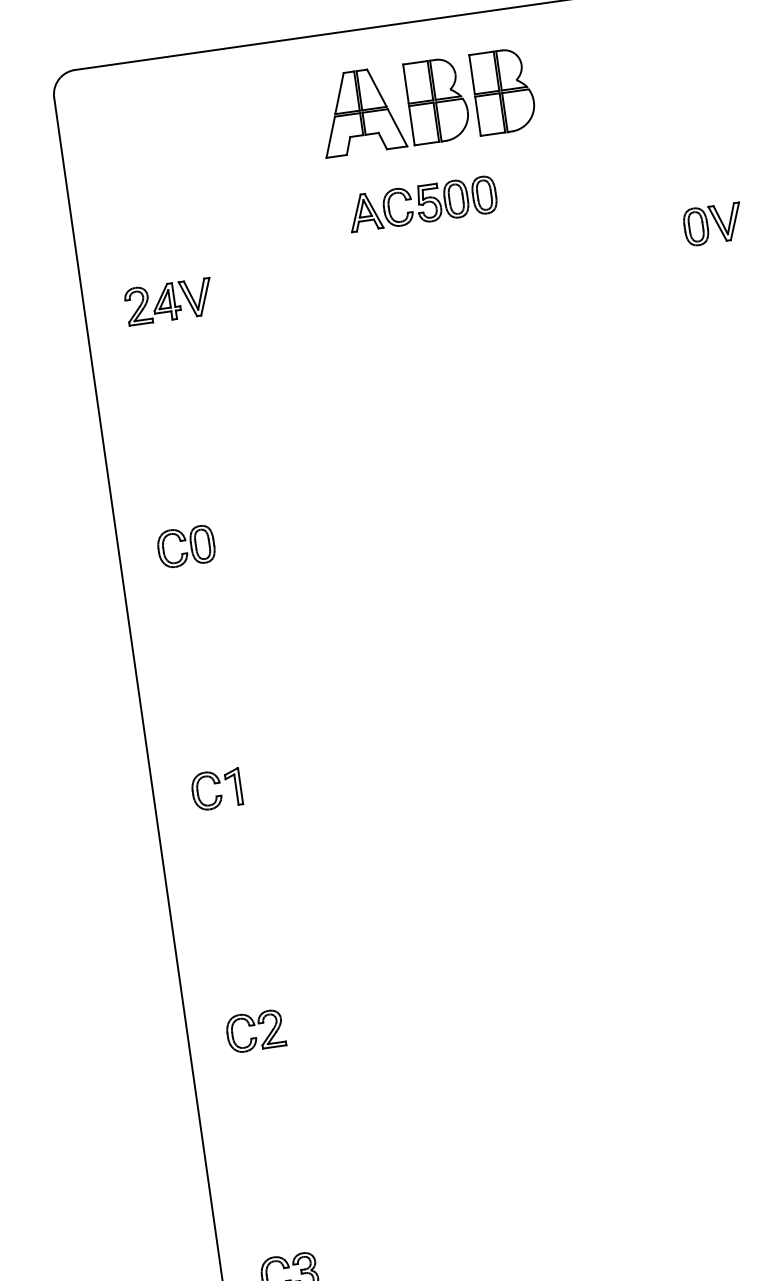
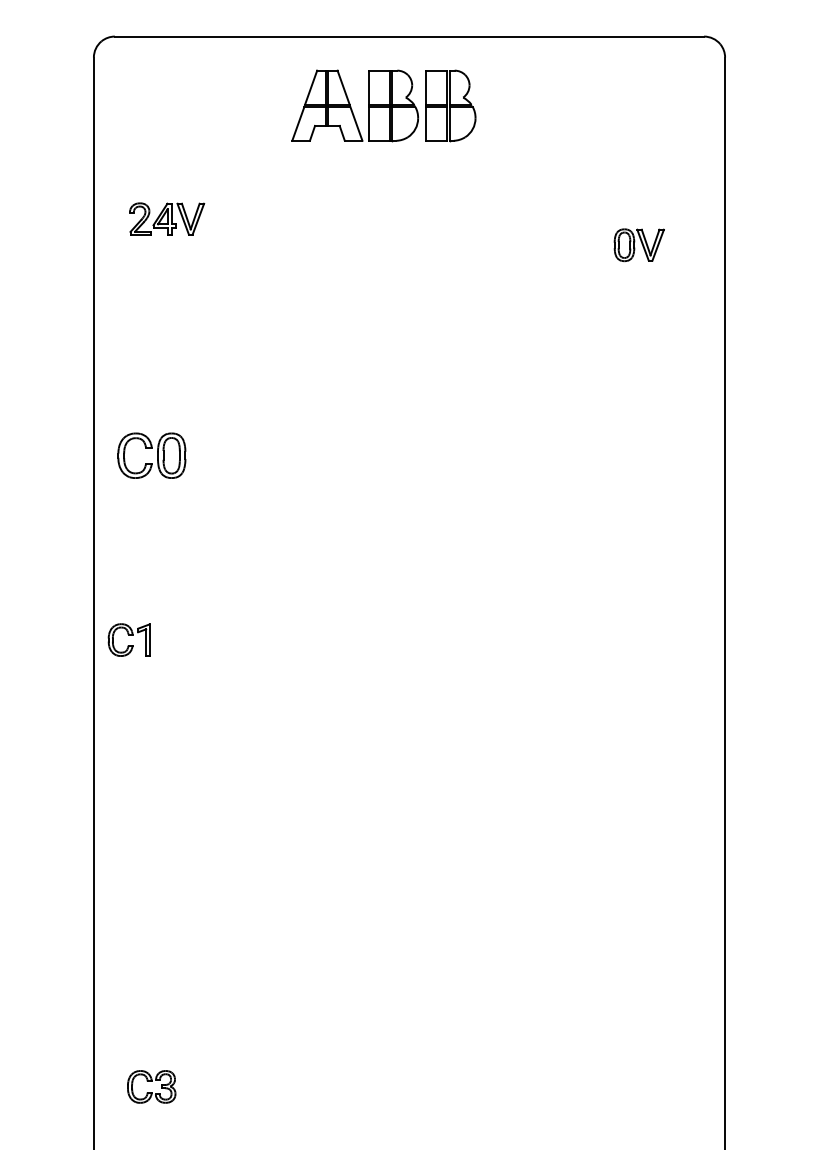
part: (425, 102) -> (383, 105), moved
part: (422, 203) -> (394, 192), removed
part: (169, 300) -> (167, 218), moved
part: (185, 546) -> (151, 455), size x1.4
part: (215, 789) -> (128, 639), moved
part: (255, 1031) -> (152, 876), removed

